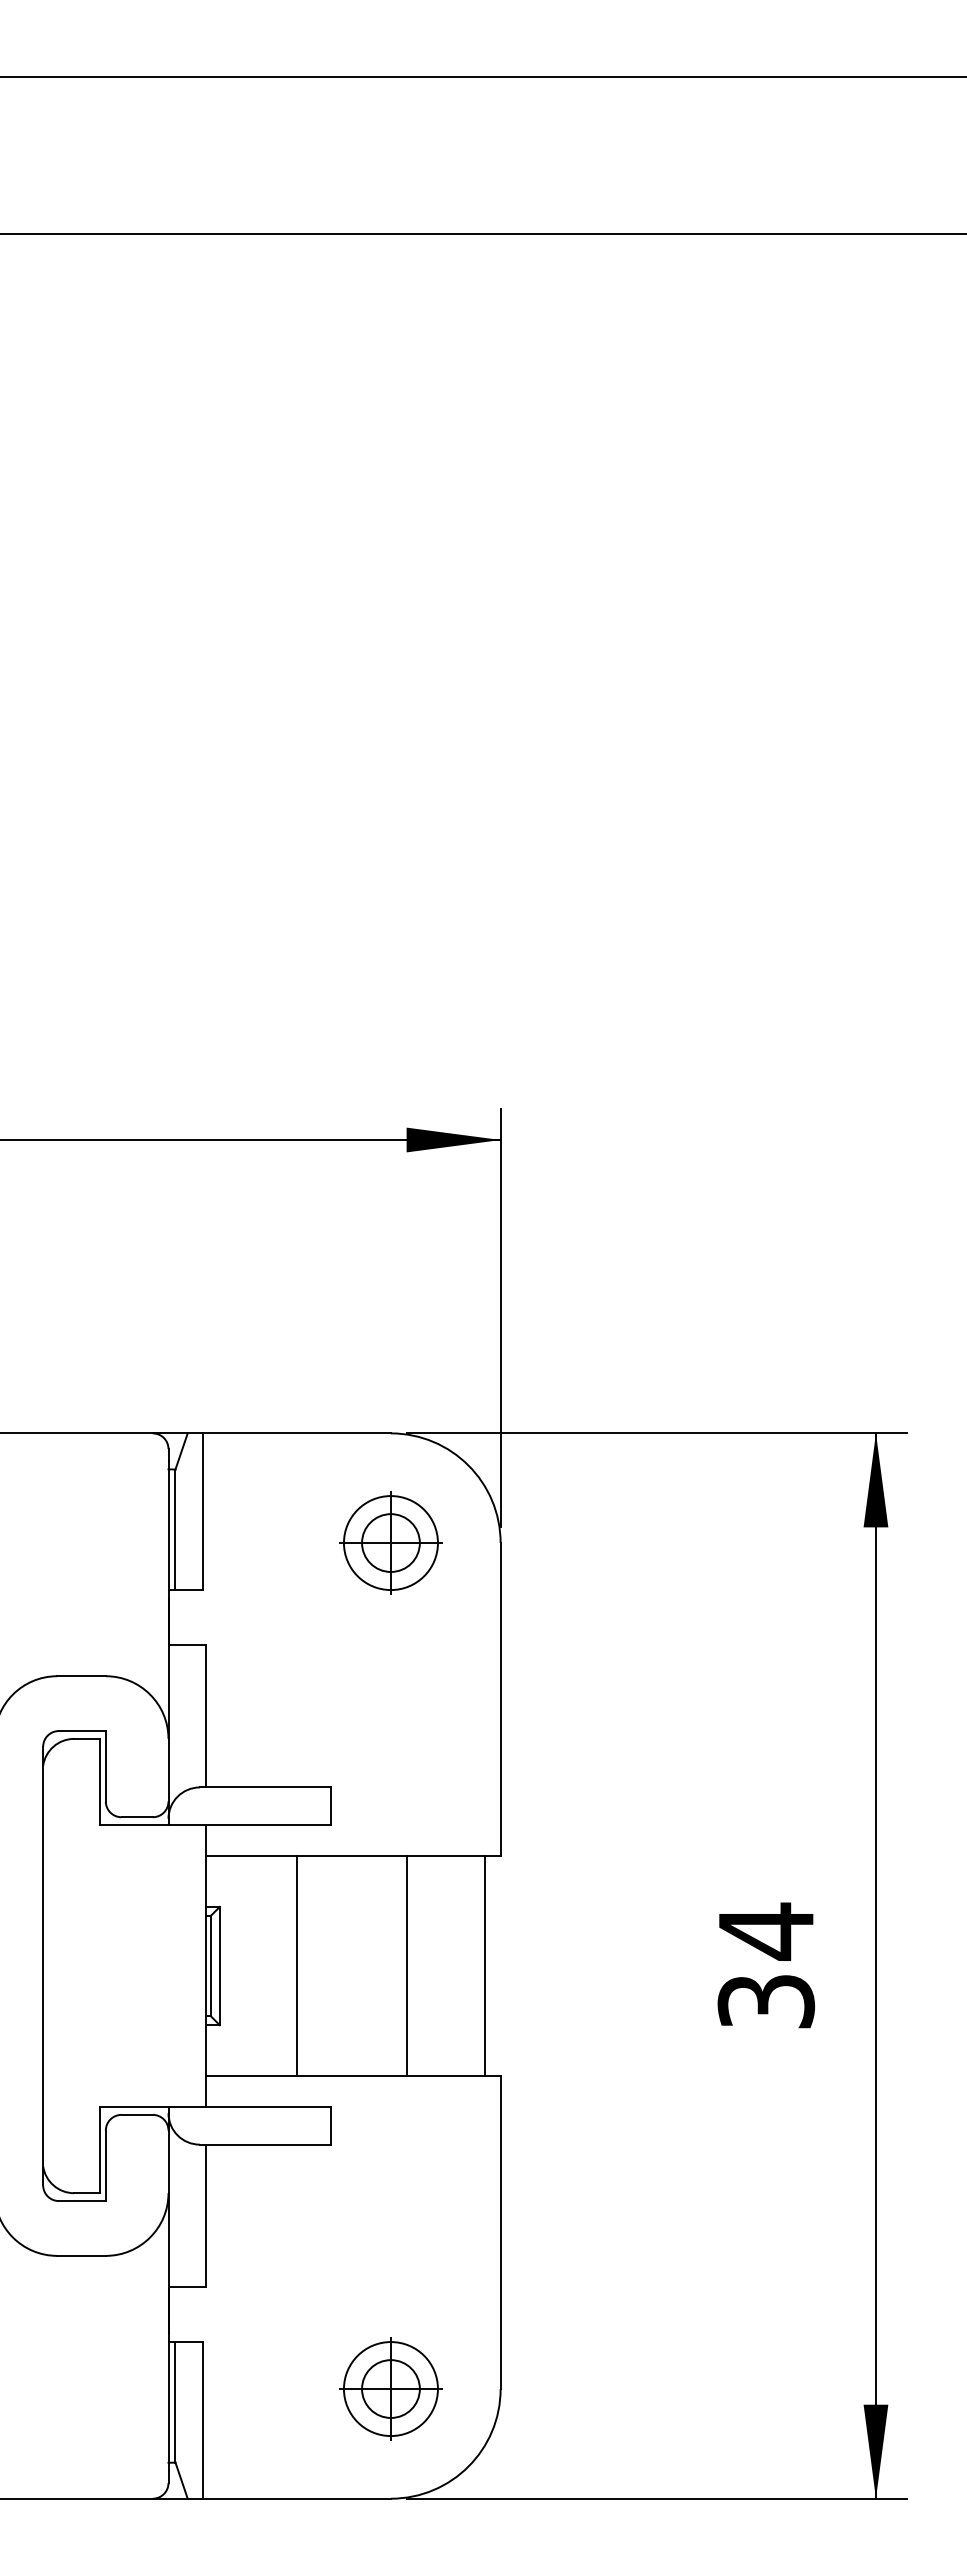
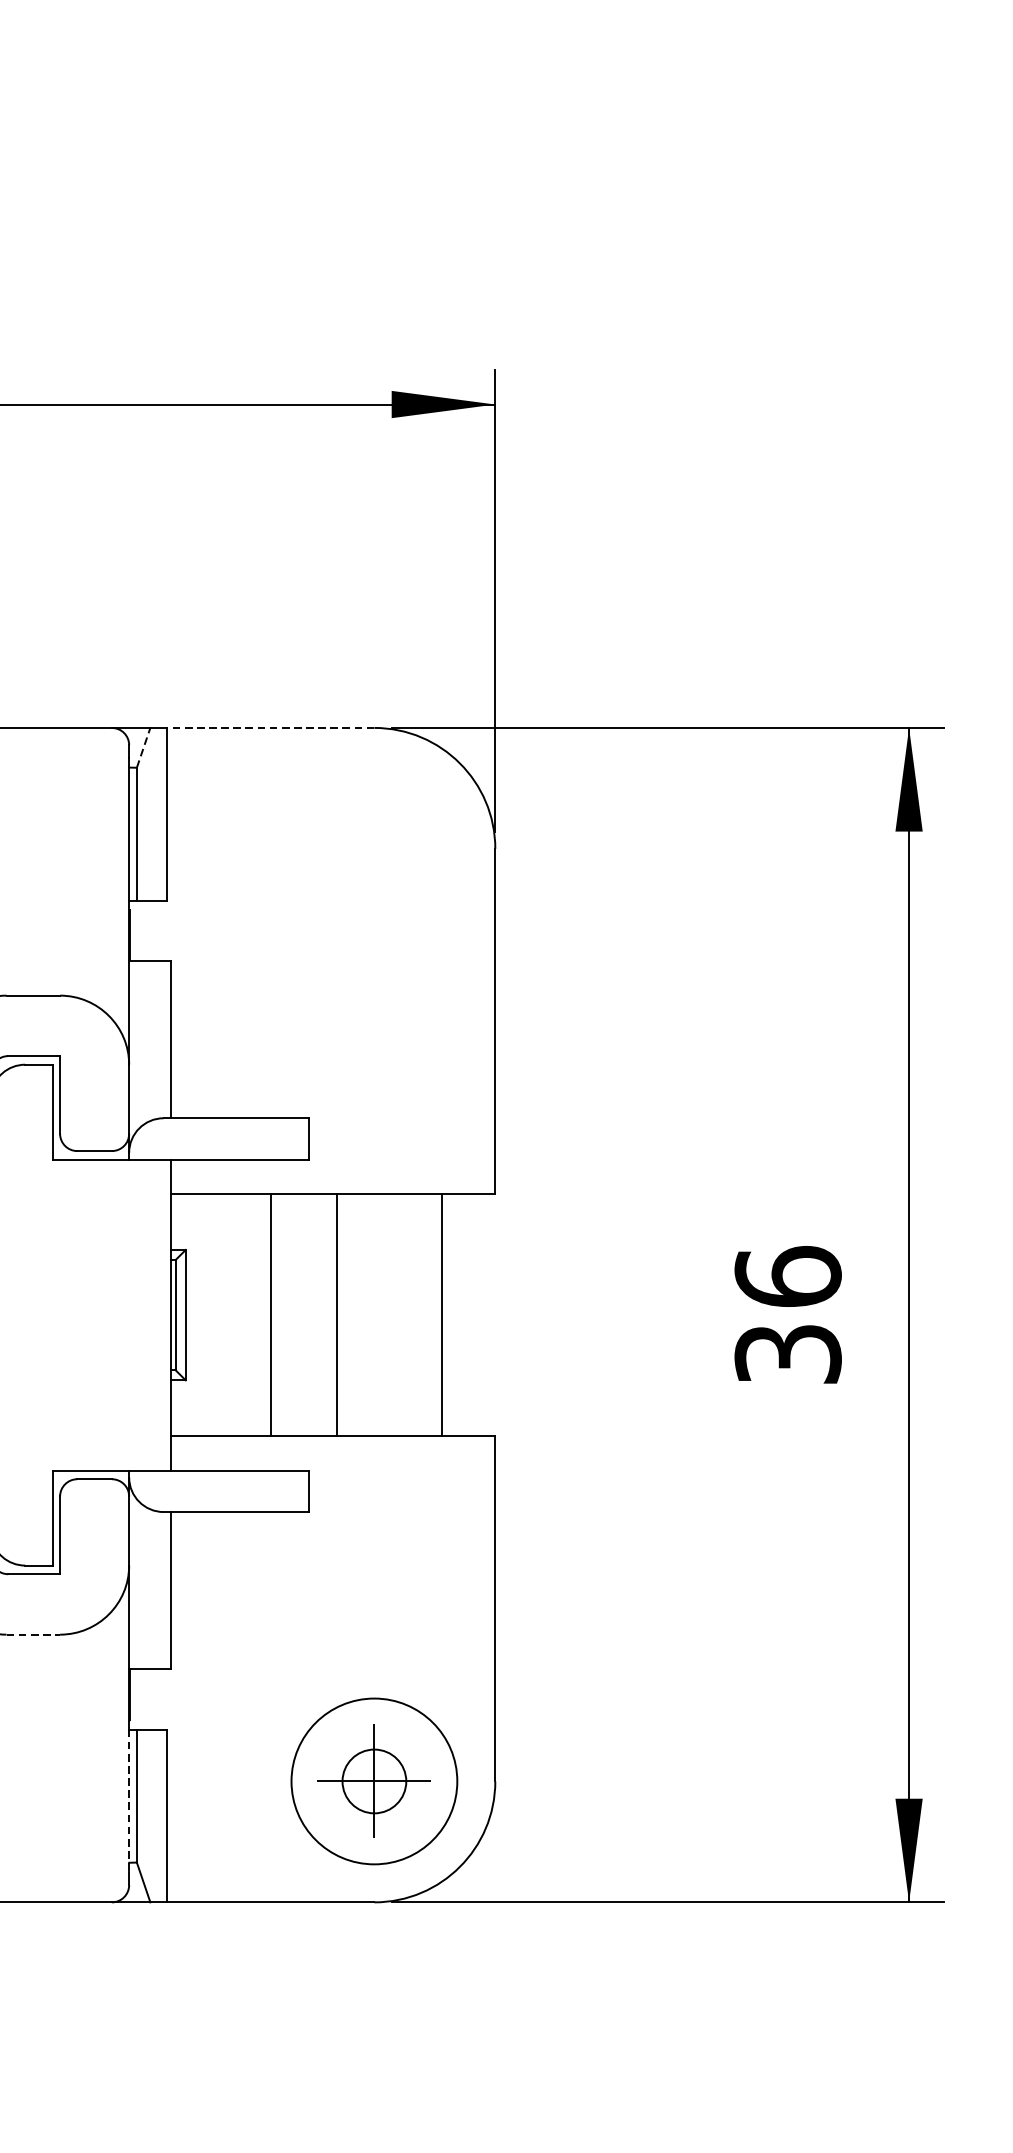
line: (296, 1433) -> (270, 728), solid -> dashed
line: (181, 1451) -> (143, 747), solid -> dashed
part: (390, 1542) -> (373, 848), removed
text: (766, 1931) -> (788, 1277), 34 -> 36
line: (406, 1965) -> (336, 1314), moved
line: (484, 1965) -> (441, 1314), moved
line: (82, 2255) -> (34, 1634), solid -> dashed
circle: (390, 2389) -> (373, 1781), size x1.6
line: (168, 2406) -> (129, 1800), solid -> dashed

